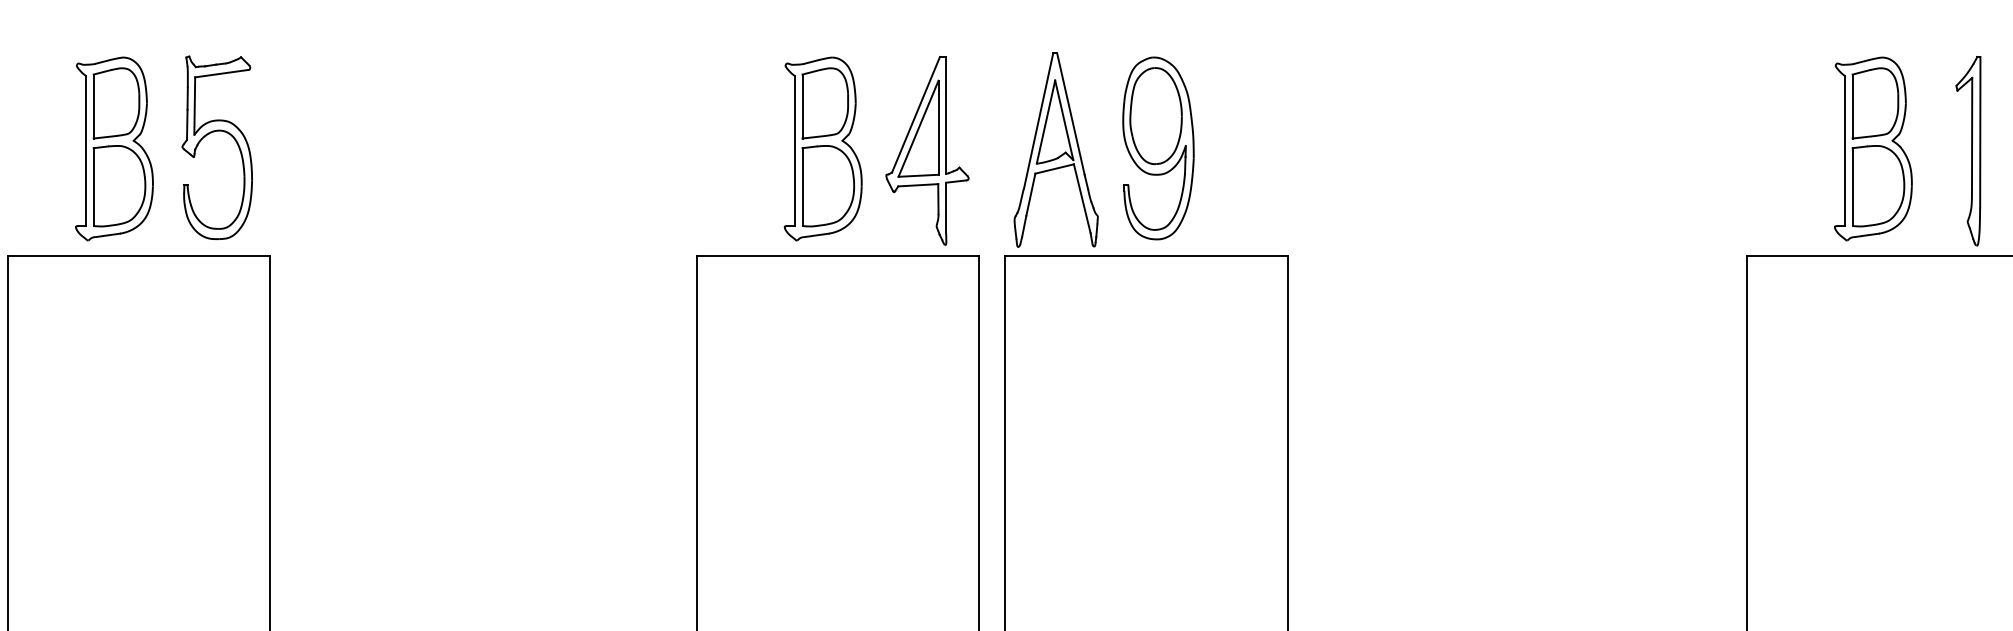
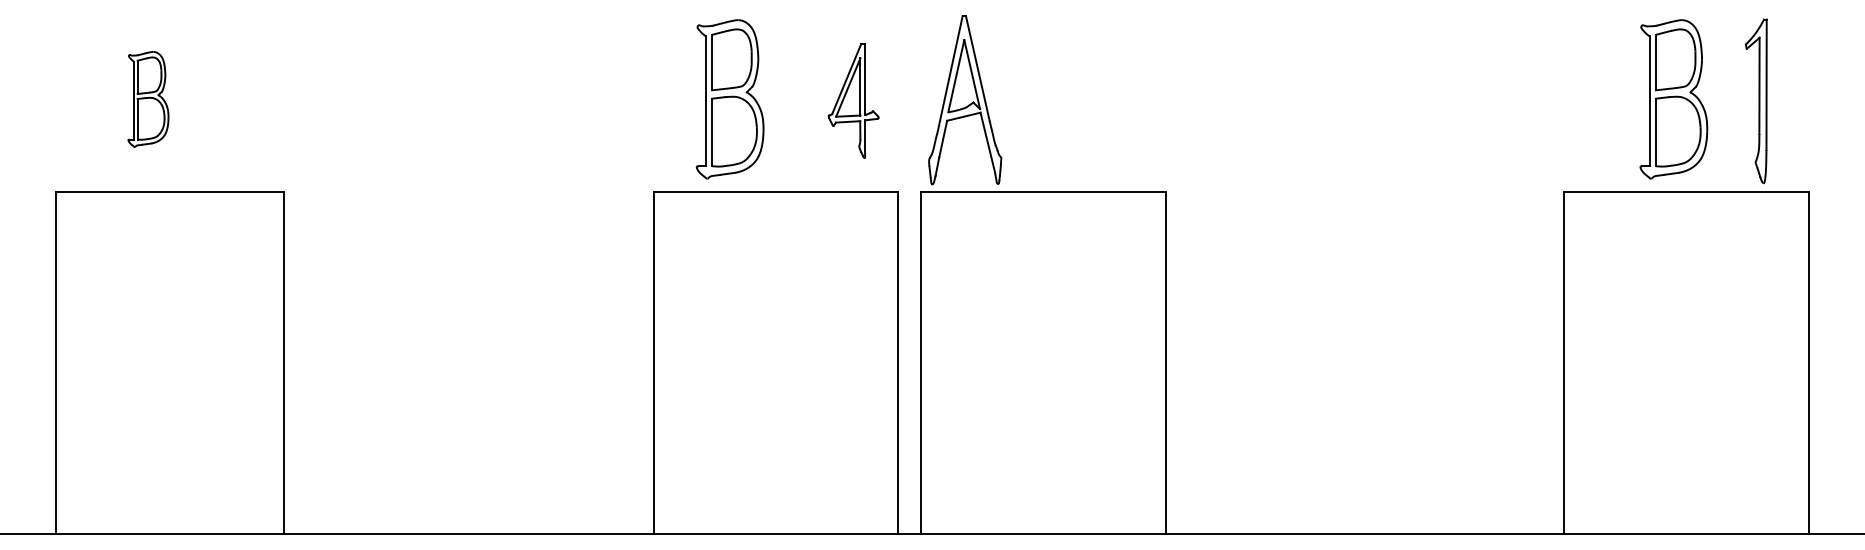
part: (213, 132) -> (234, 85), removed
part: (1158, 147) -> (1053, 98), removed
part: (114, 149) -> (148, 99), size x0.6
part: (822, 149) -> (729, 99), moved
part: (927, 150) -> (853, 100), size x0.7

